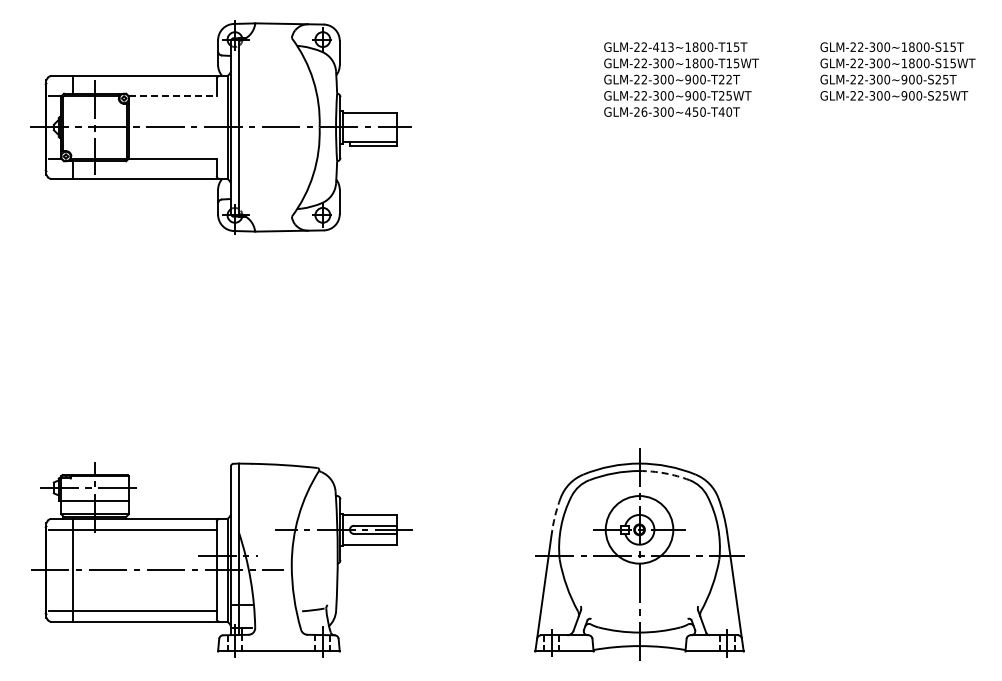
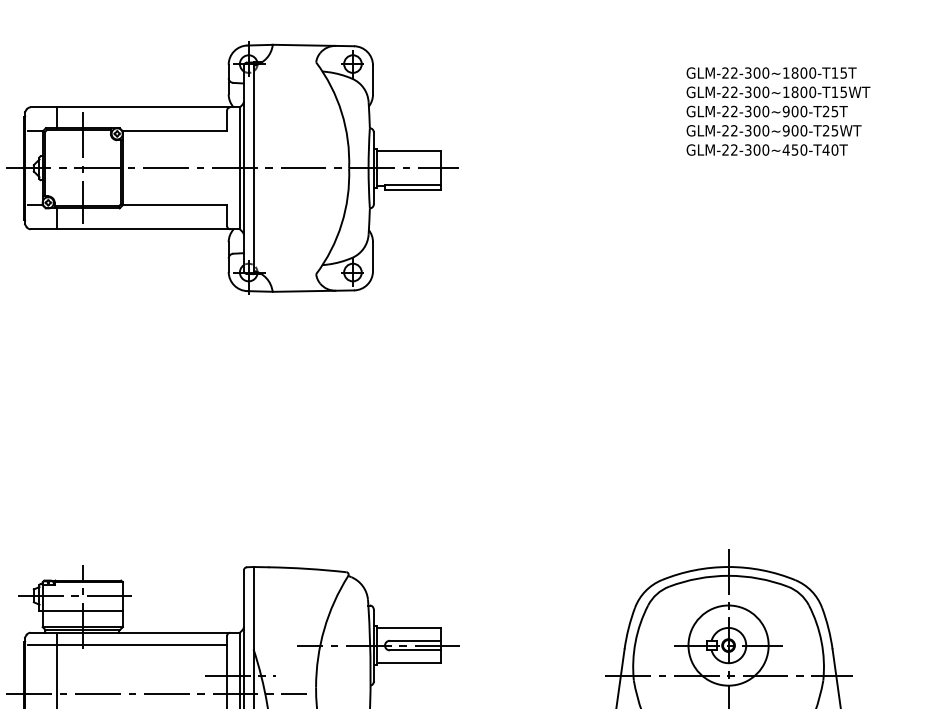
text: (663, 46) -> (757, 72), GLM-22-413~1800-T15T -> GLM-22-300~1800-T15T
text: (728, 79) -> (834, 111), GLM-22-300~900-T22T -> GLM-22-300~900-T25T
line: (172, 96) -> (174, 131), dashed -> solid
text: (644, 111) -> (734, 149), GLM-26-300~450-T40T -> GLM-22-300~450-T40T
arc: (664, 473) -> (758, 578), dashed -> solid
arc: (555, 515) -> (628, 628), dashed -> solid

